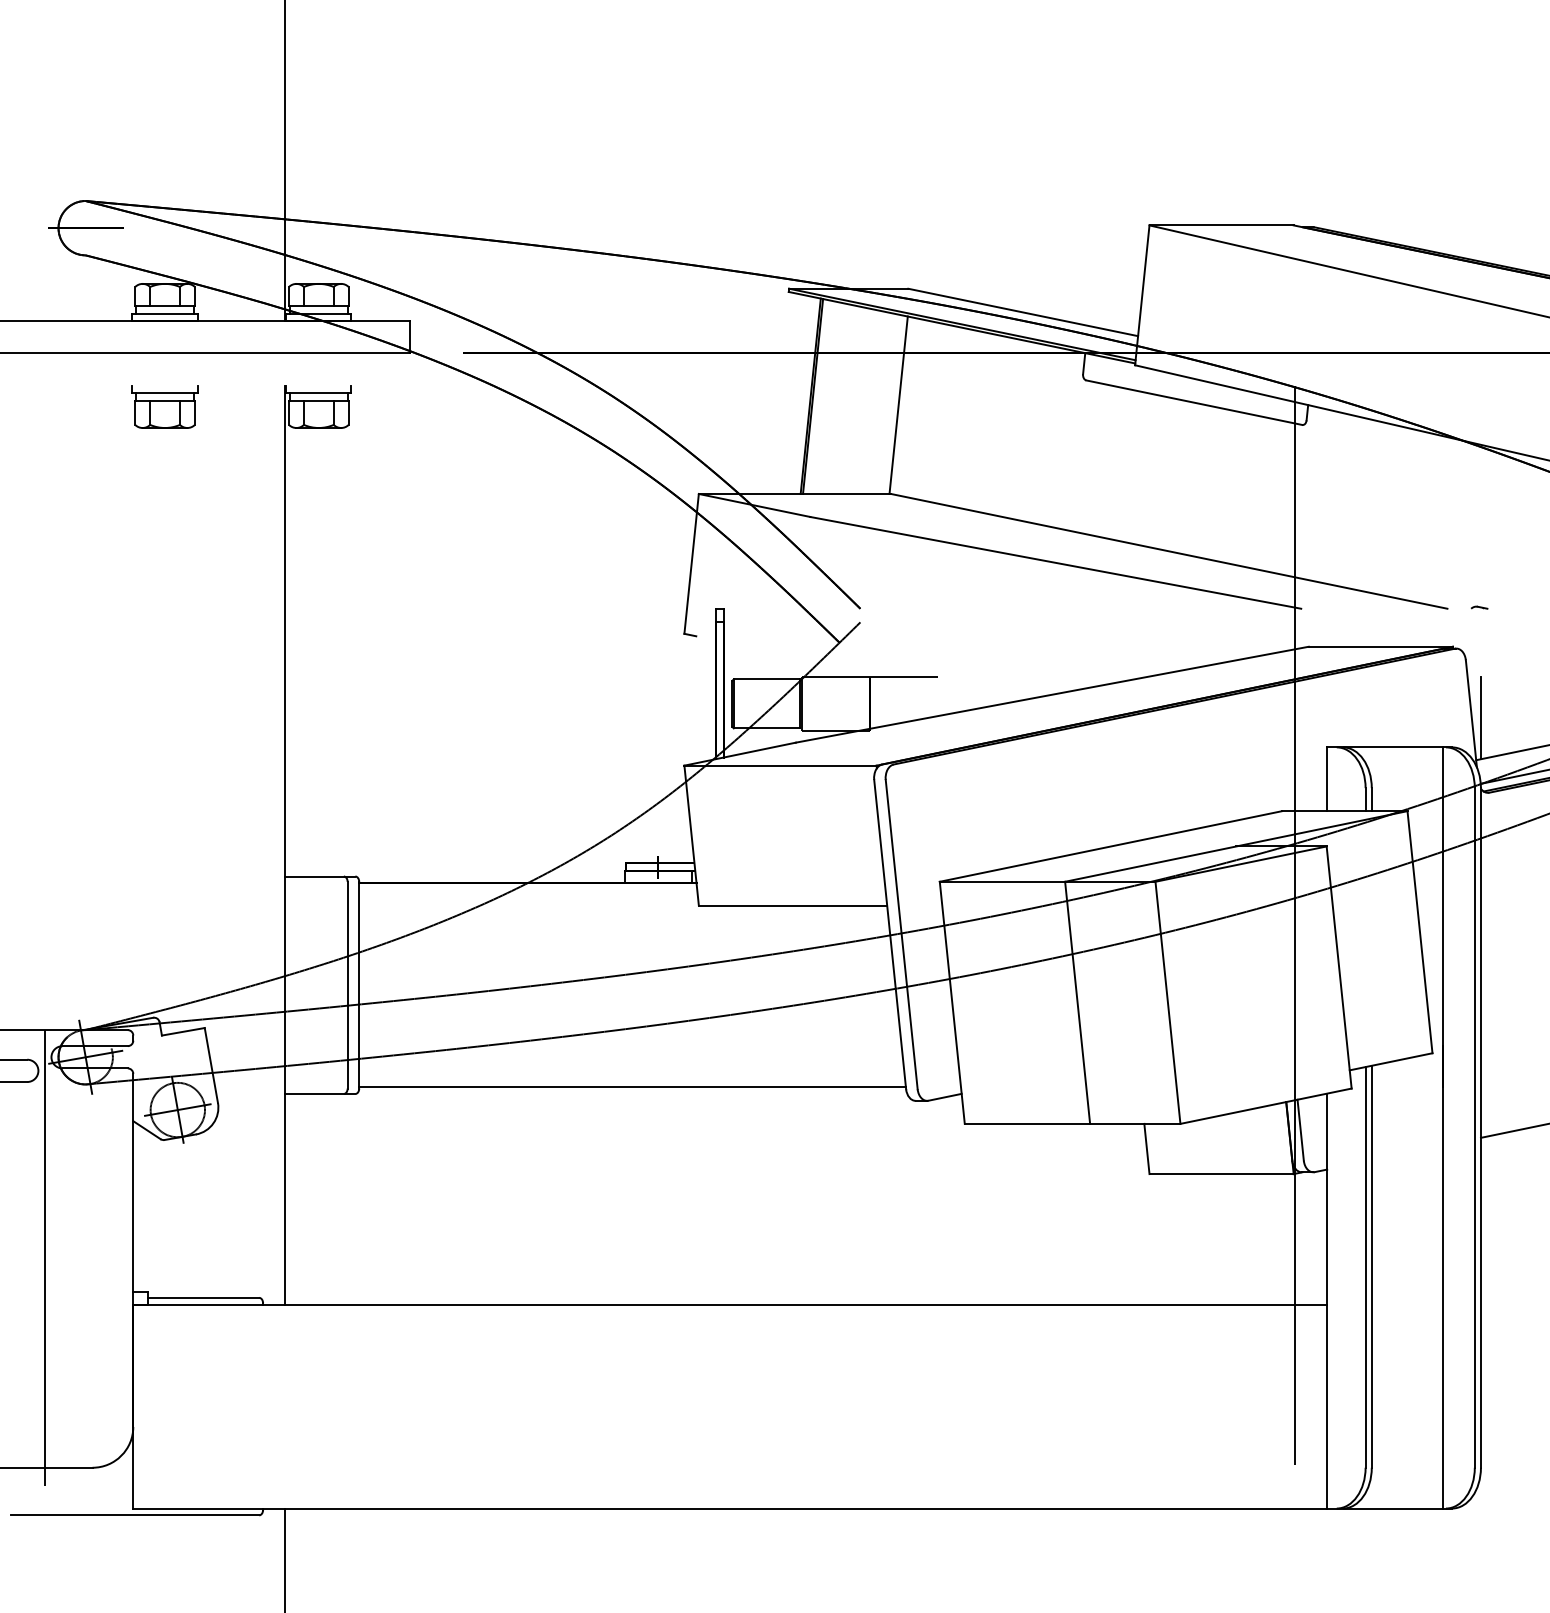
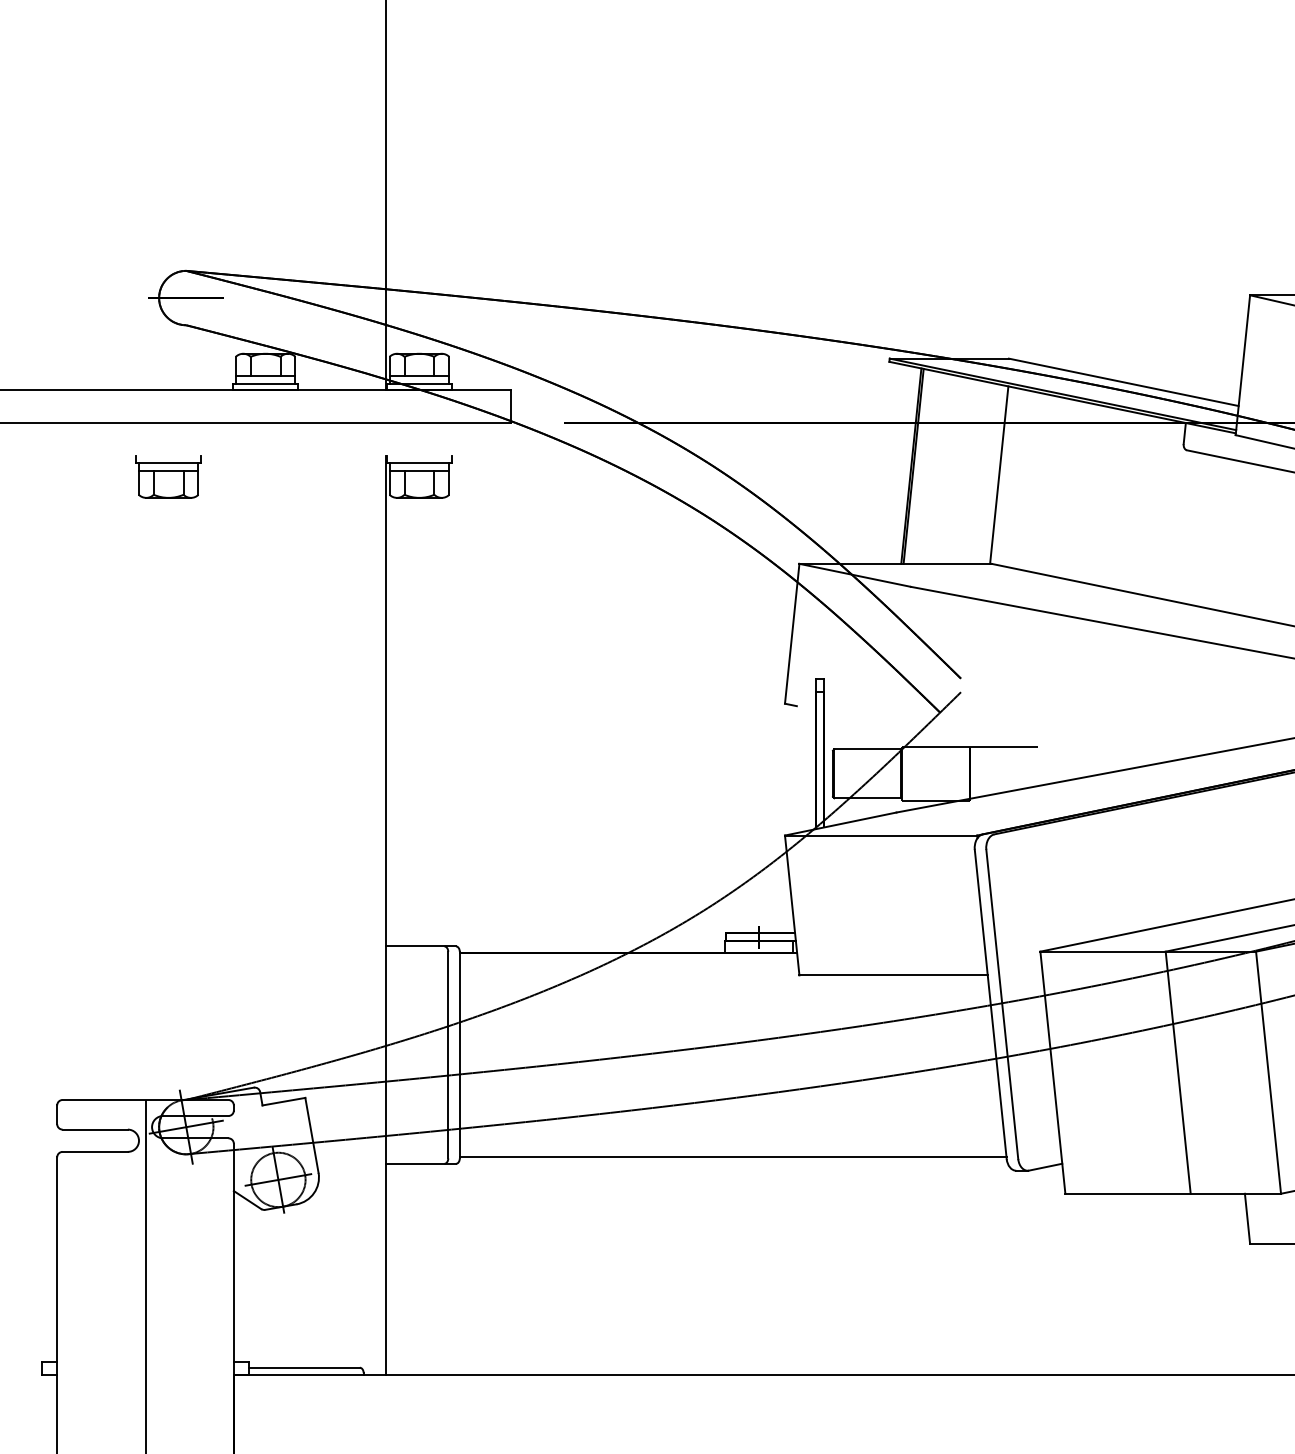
part: (164, 406) -> (168, 476), moved

